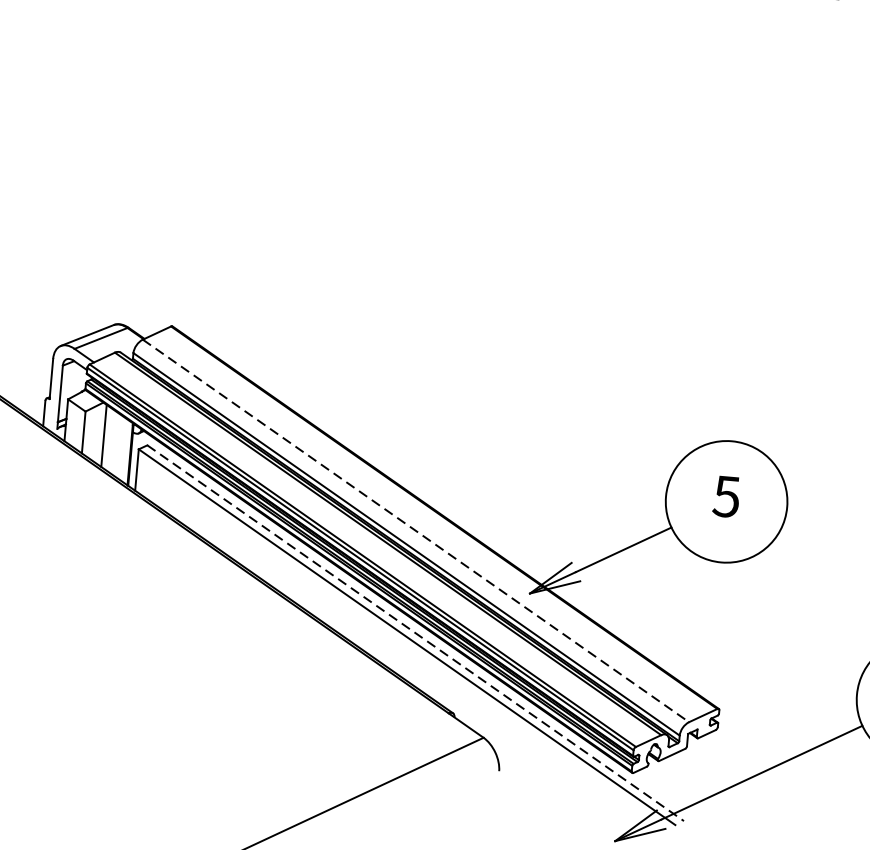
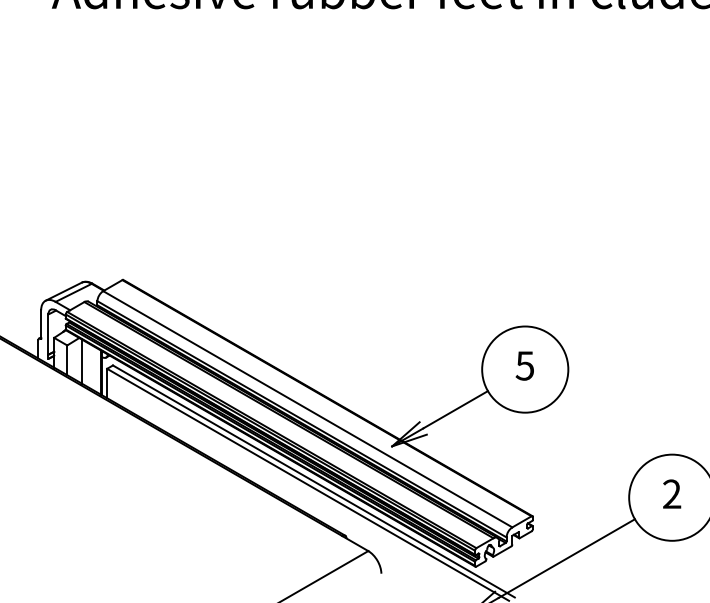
line: (416, 531) -> (308, 409), dashed -> solid
line: (416, 633) -> (314, 481), dashed -> solid

